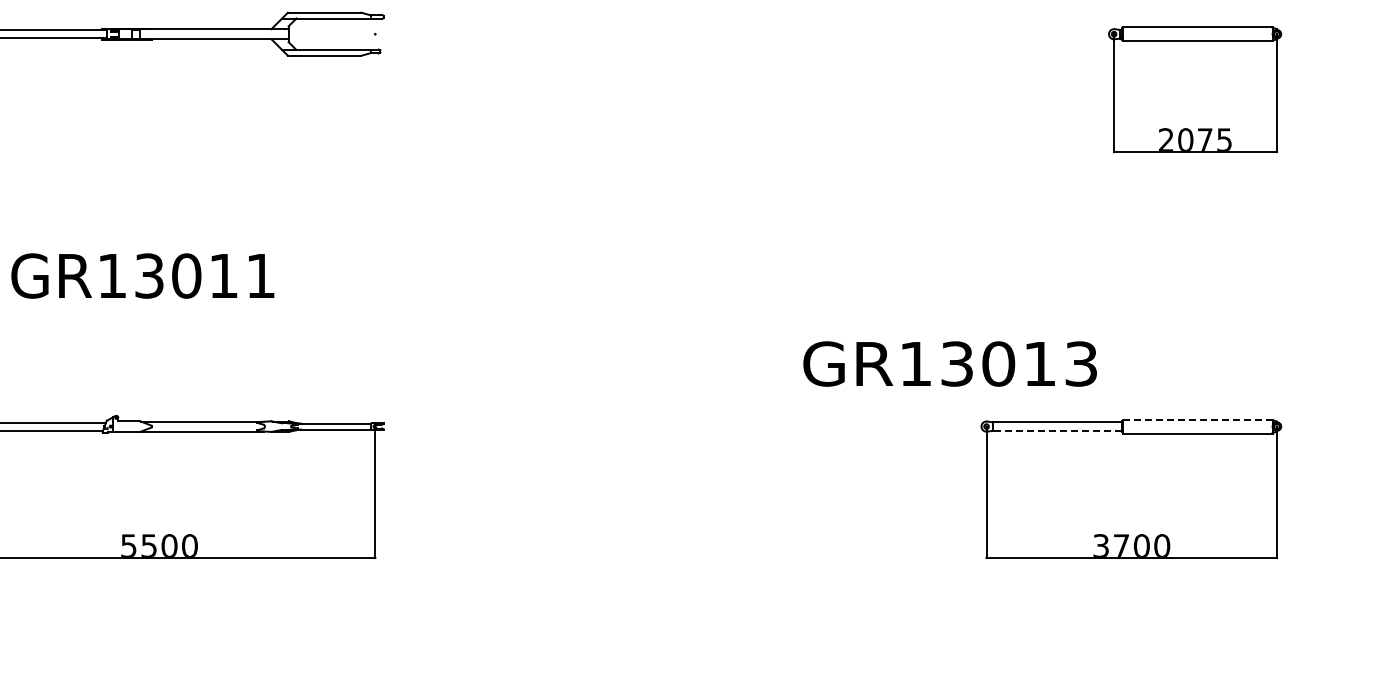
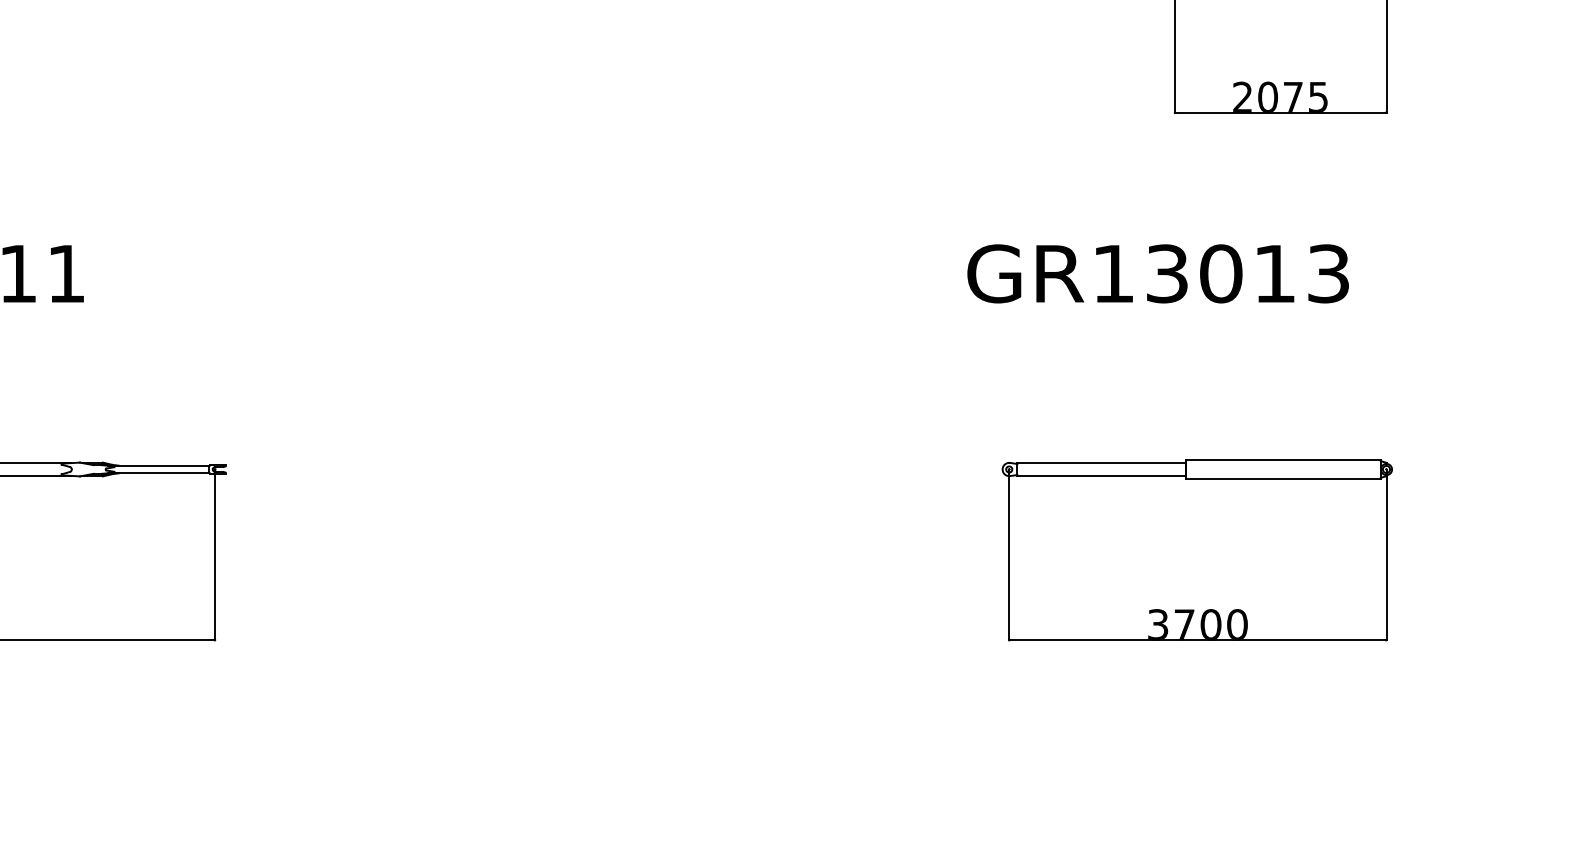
text: (949, 363) -> (1157, 273), moved
line: (1197, 419) -> (1283, 460), dashed -> solid
line: (1057, 431) -> (1101, 475), dashed -> solid

